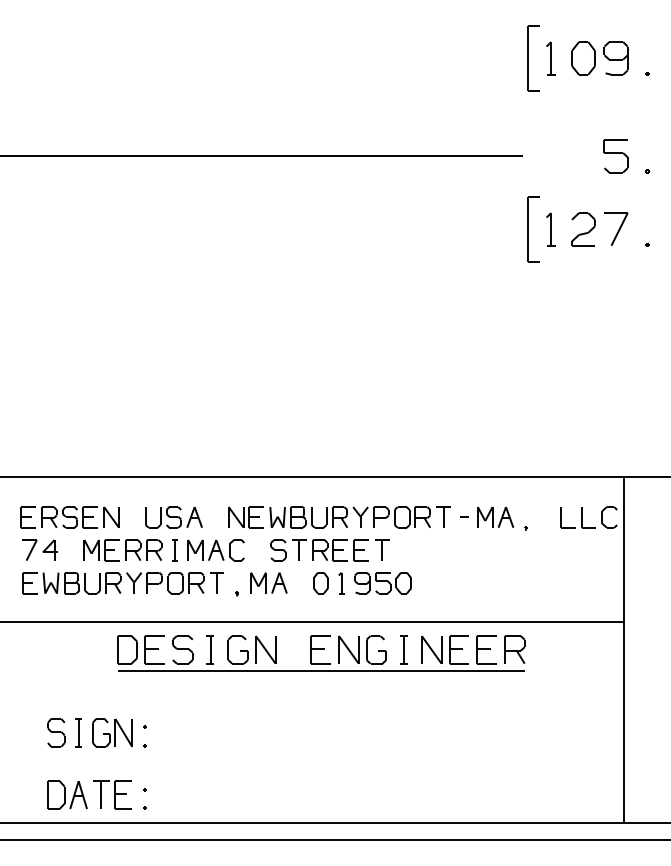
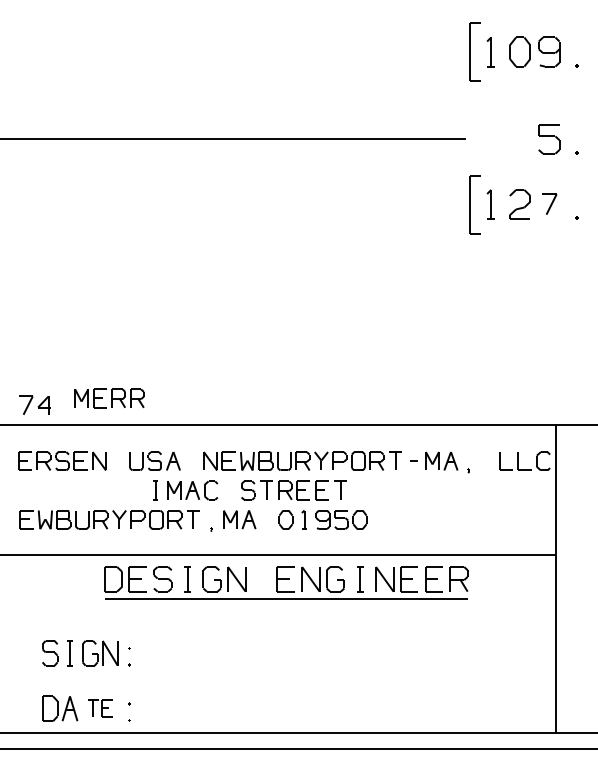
part: (616, 229) -> (549, 204), size x0.7
part: (38, 549) -> (34, 404), moved
part: (122, 550) -> (109, 398), moved
part: (112, 794) -> (100, 708), size x0.7

